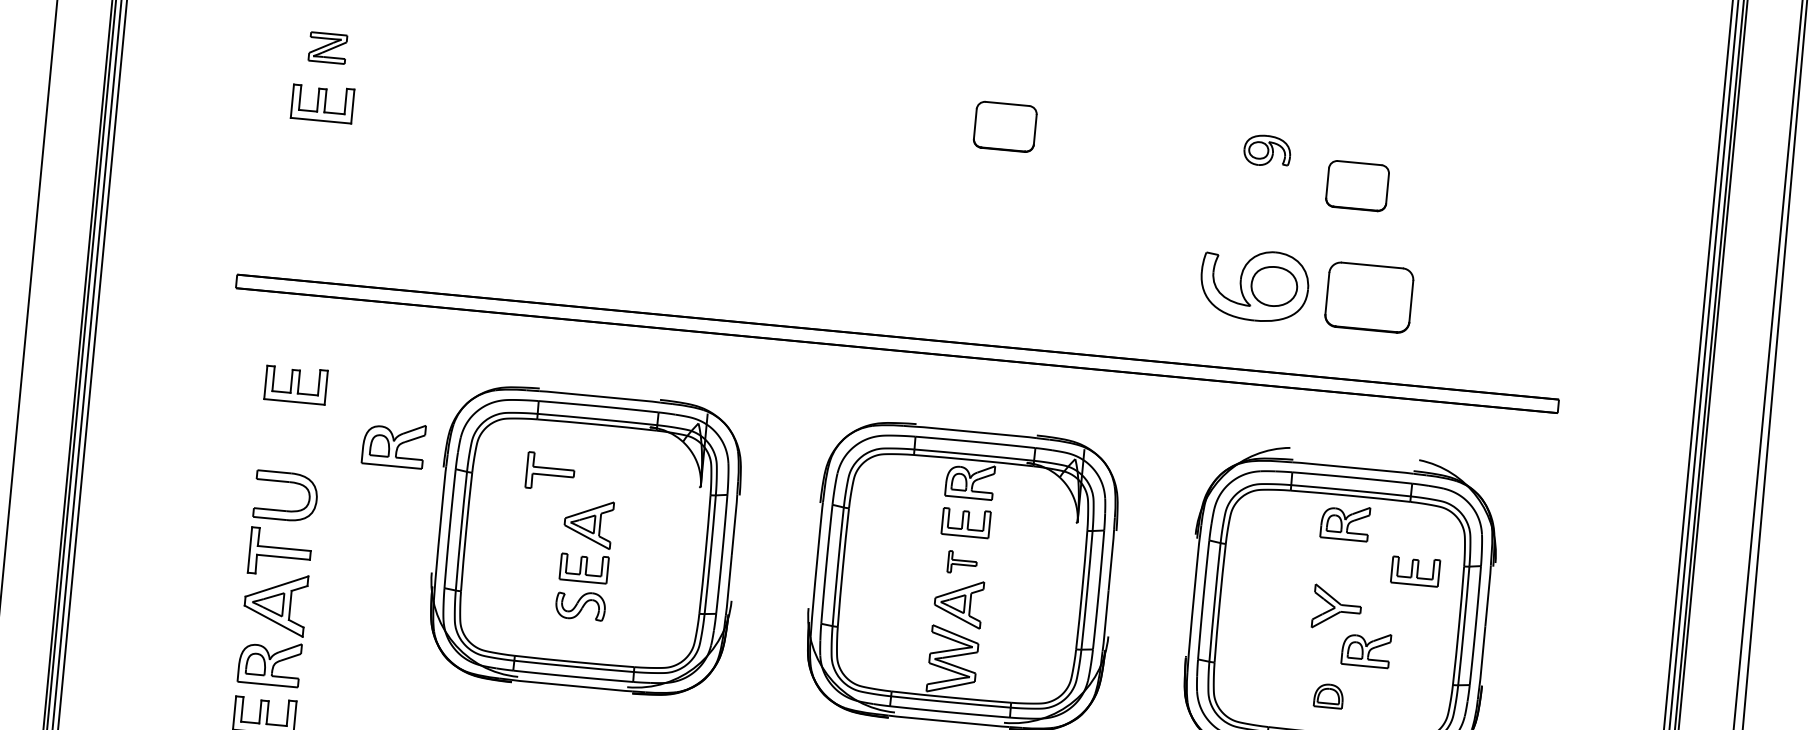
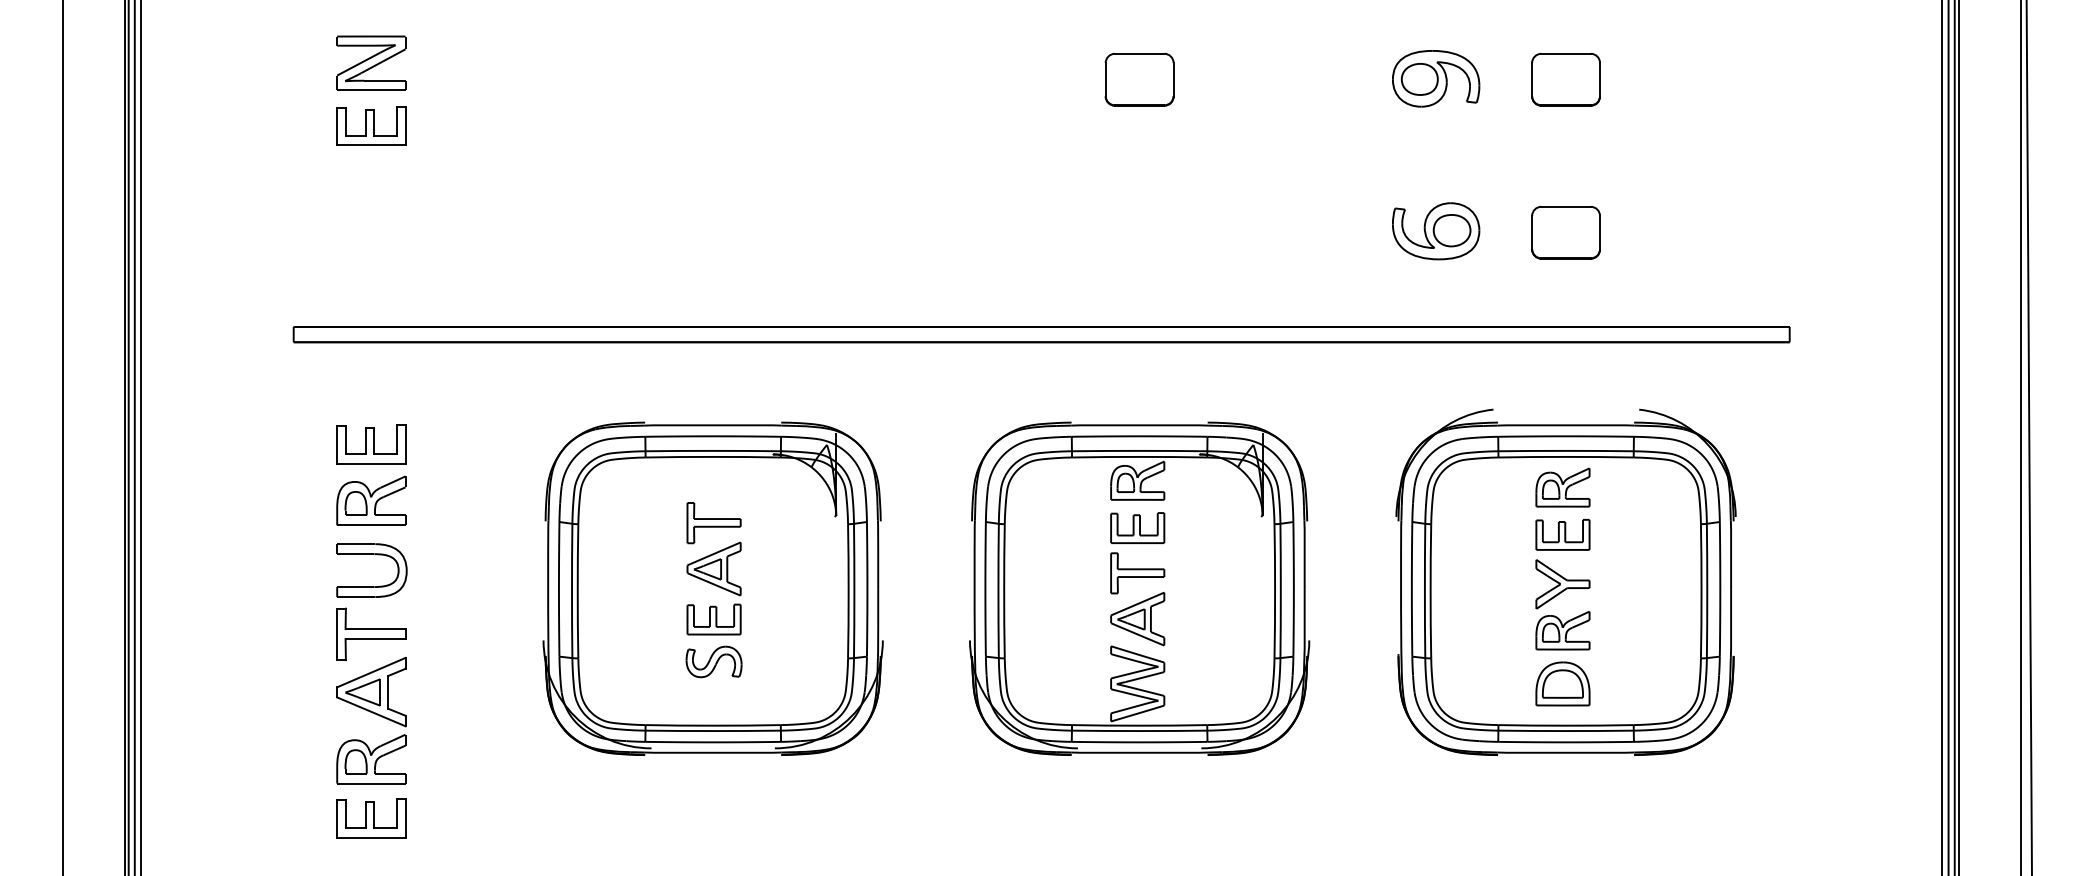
part: (328, 47) -> (371, 62), size x1.67
part: (1267, 150) -> (1436, 78), size x1.67
part: (1357, 185) -> (1565, 79), moved
part: (1254, 285) -> (1436, 231), size x0.71
part: (1368, 297) -> (1565, 232), size x0.71
part: (393, 444) -> (371, 500), moved
part: (549, 472) -> (713, 523), moved
part: (962, 562) -> (1137, 573), size x1.67
part: (1415, 571) -> (1562, 534), moved
part: (1365, 649) -> (1562, 630), moved
part: (1328, 695) -> (1562, 683), size x1.67

